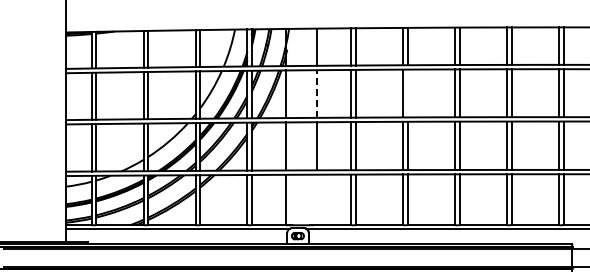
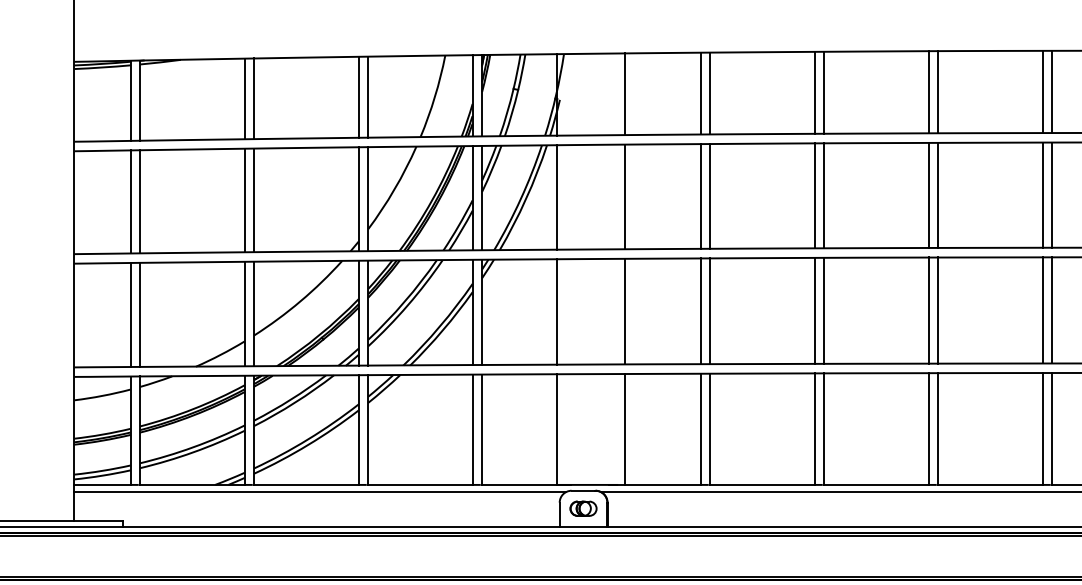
line: (407, 93) -> (823, 195), added
line: (317, 94) -> (626, 197), dashed -> solid
line: (317, 199) -> (626, 428), added

